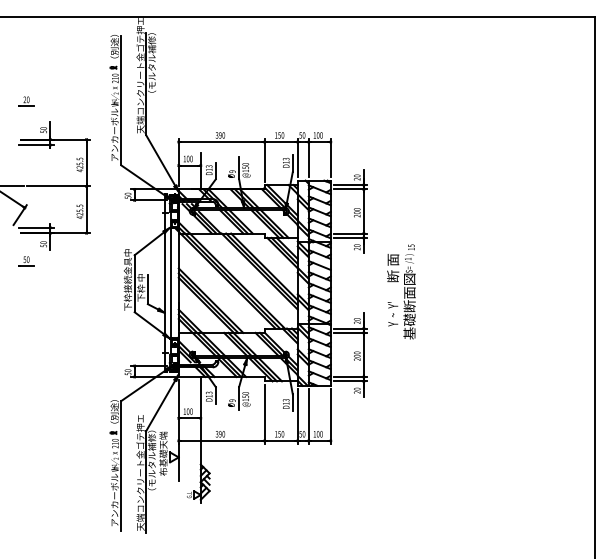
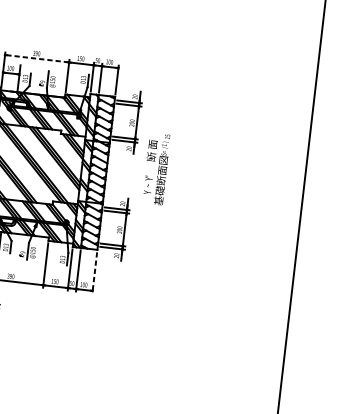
line: (222, 142) -> (37, 59), solid -> dashed
text: (401, 291) -> (156, 168), moved
line: (330, 416) -> (94, 272), solid -> dashed

